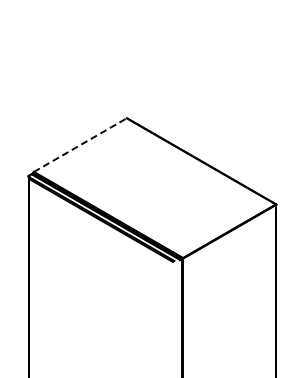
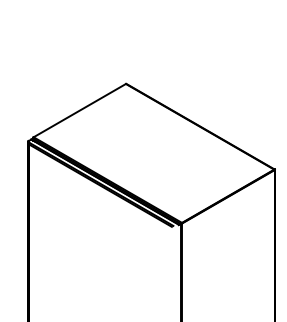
line: (80, 145) -> (79, 110), dashed -> solid

